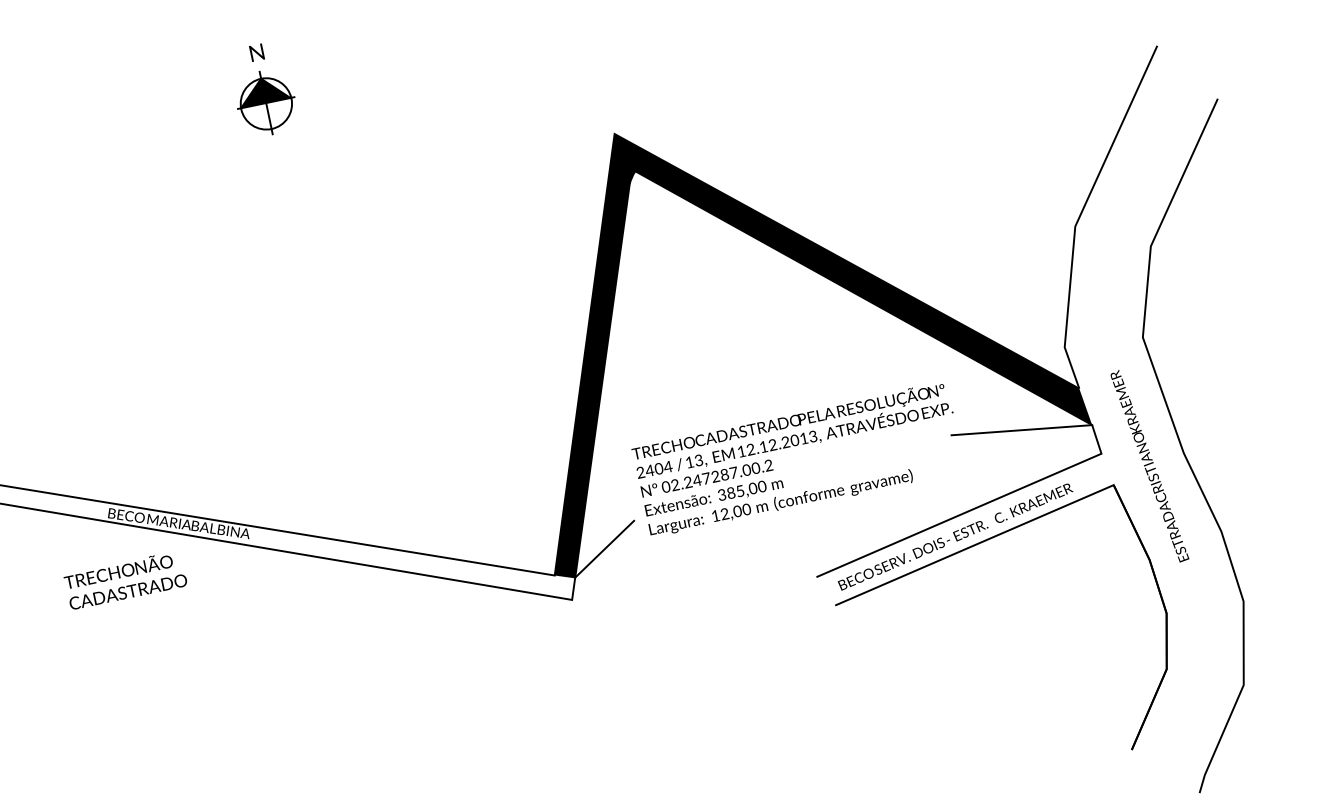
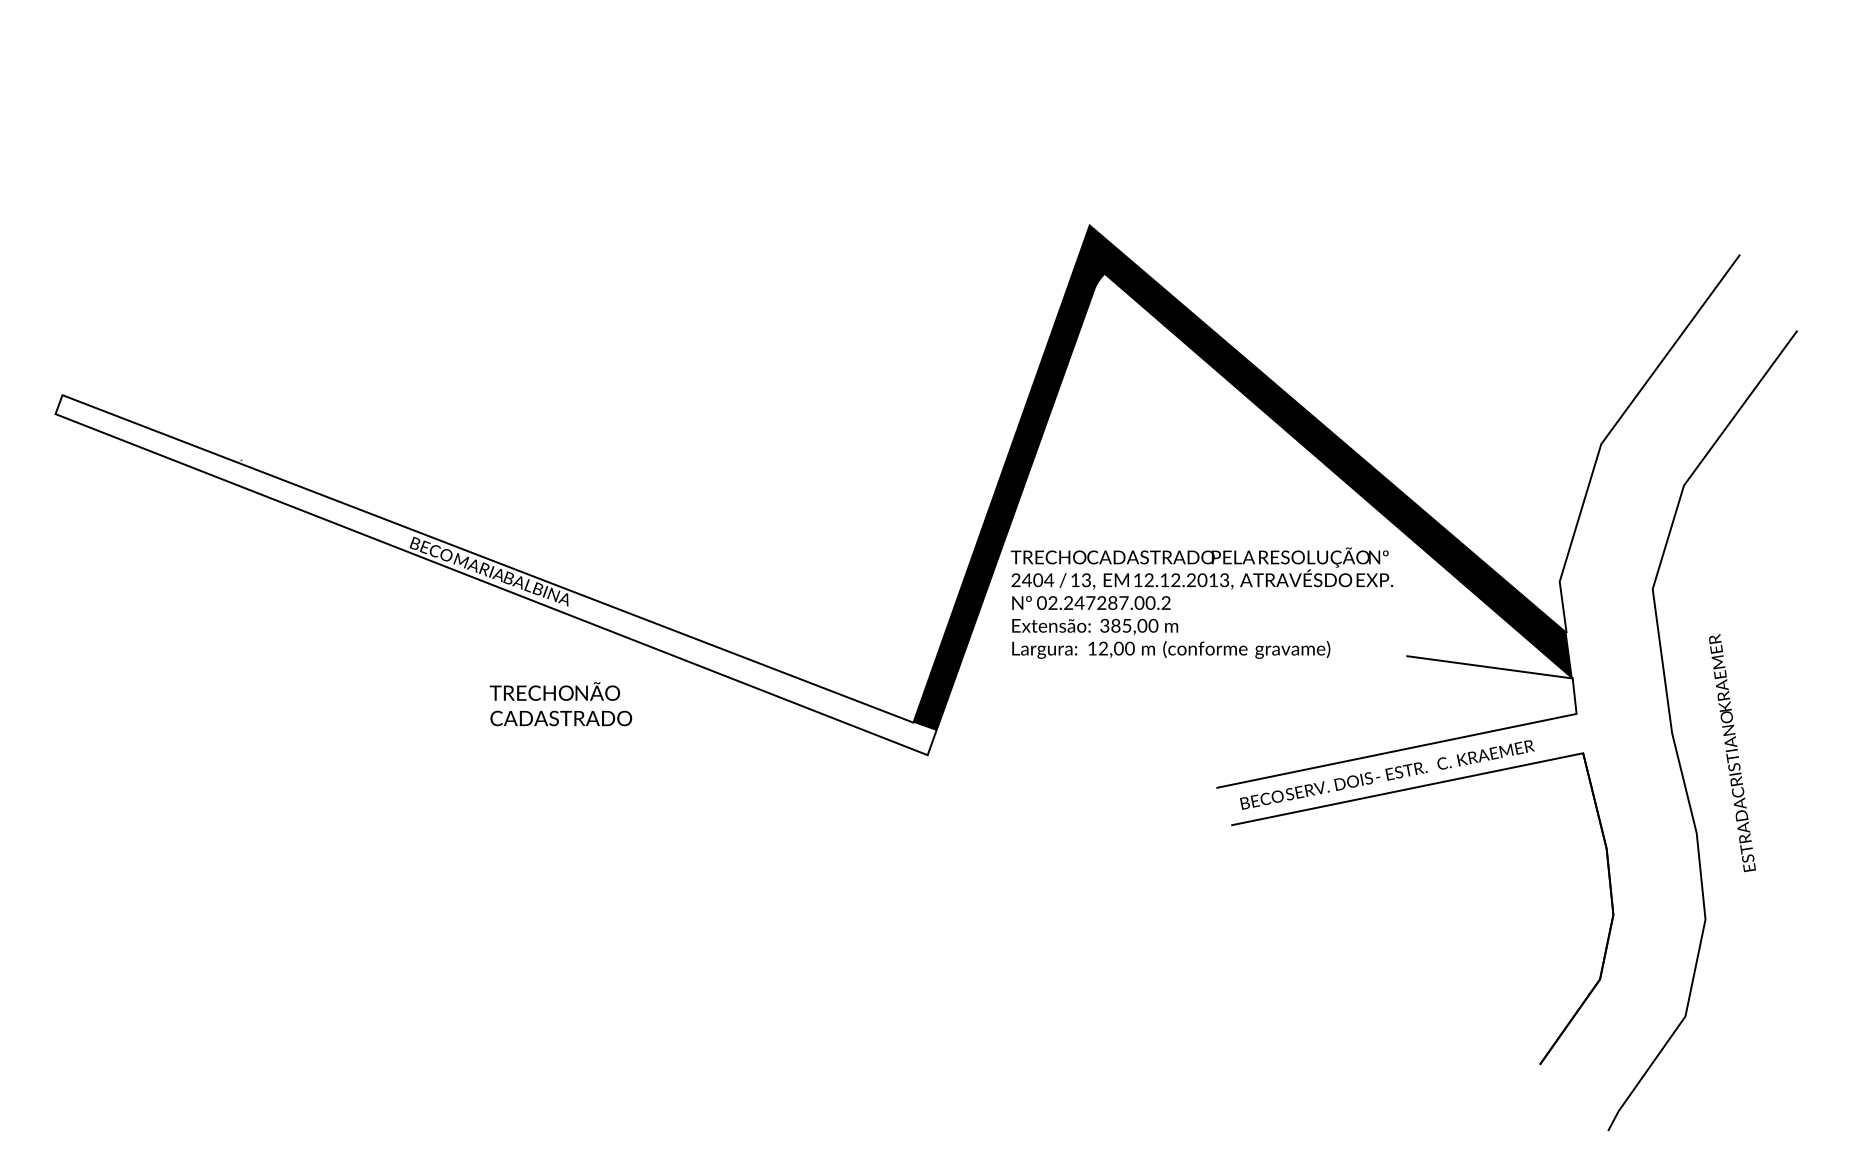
part: (263, 90) -> (693, 89), removed
text: (797, 458) -> (1201, 602), moved
text: (1149, 465) -> (1732, 752), moved
line: (604, 549) -> (977, 704), removed
text: (125, 580) -> (560, 704), moved

